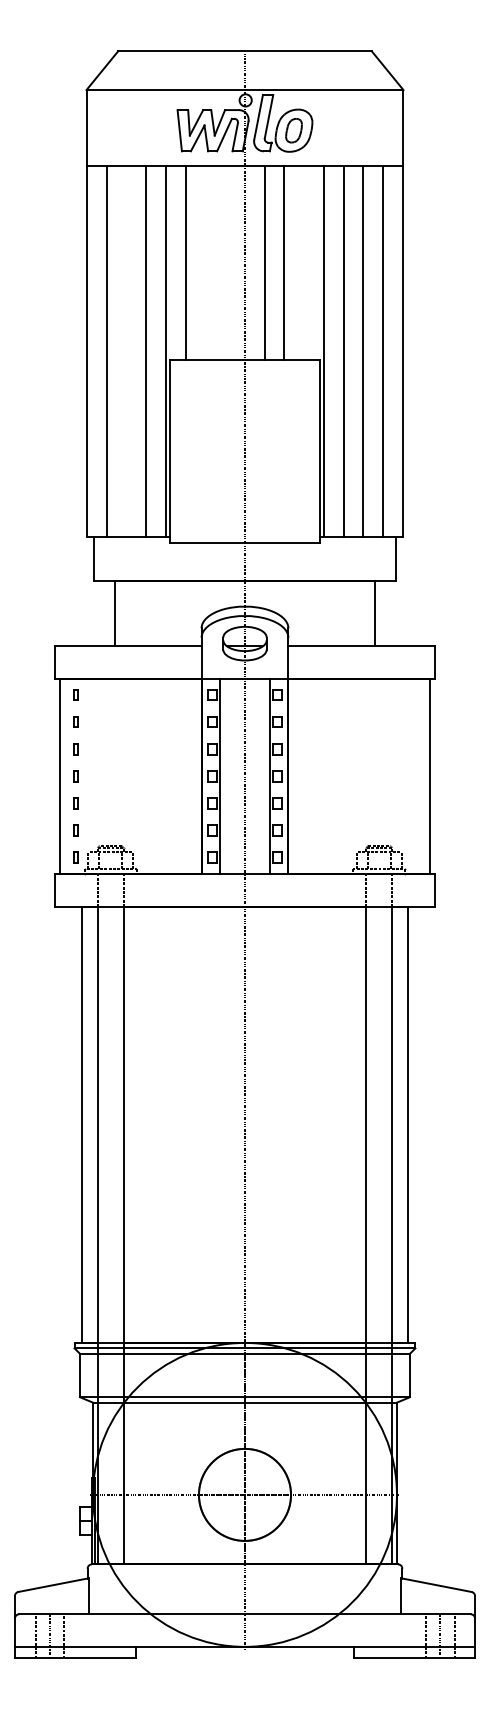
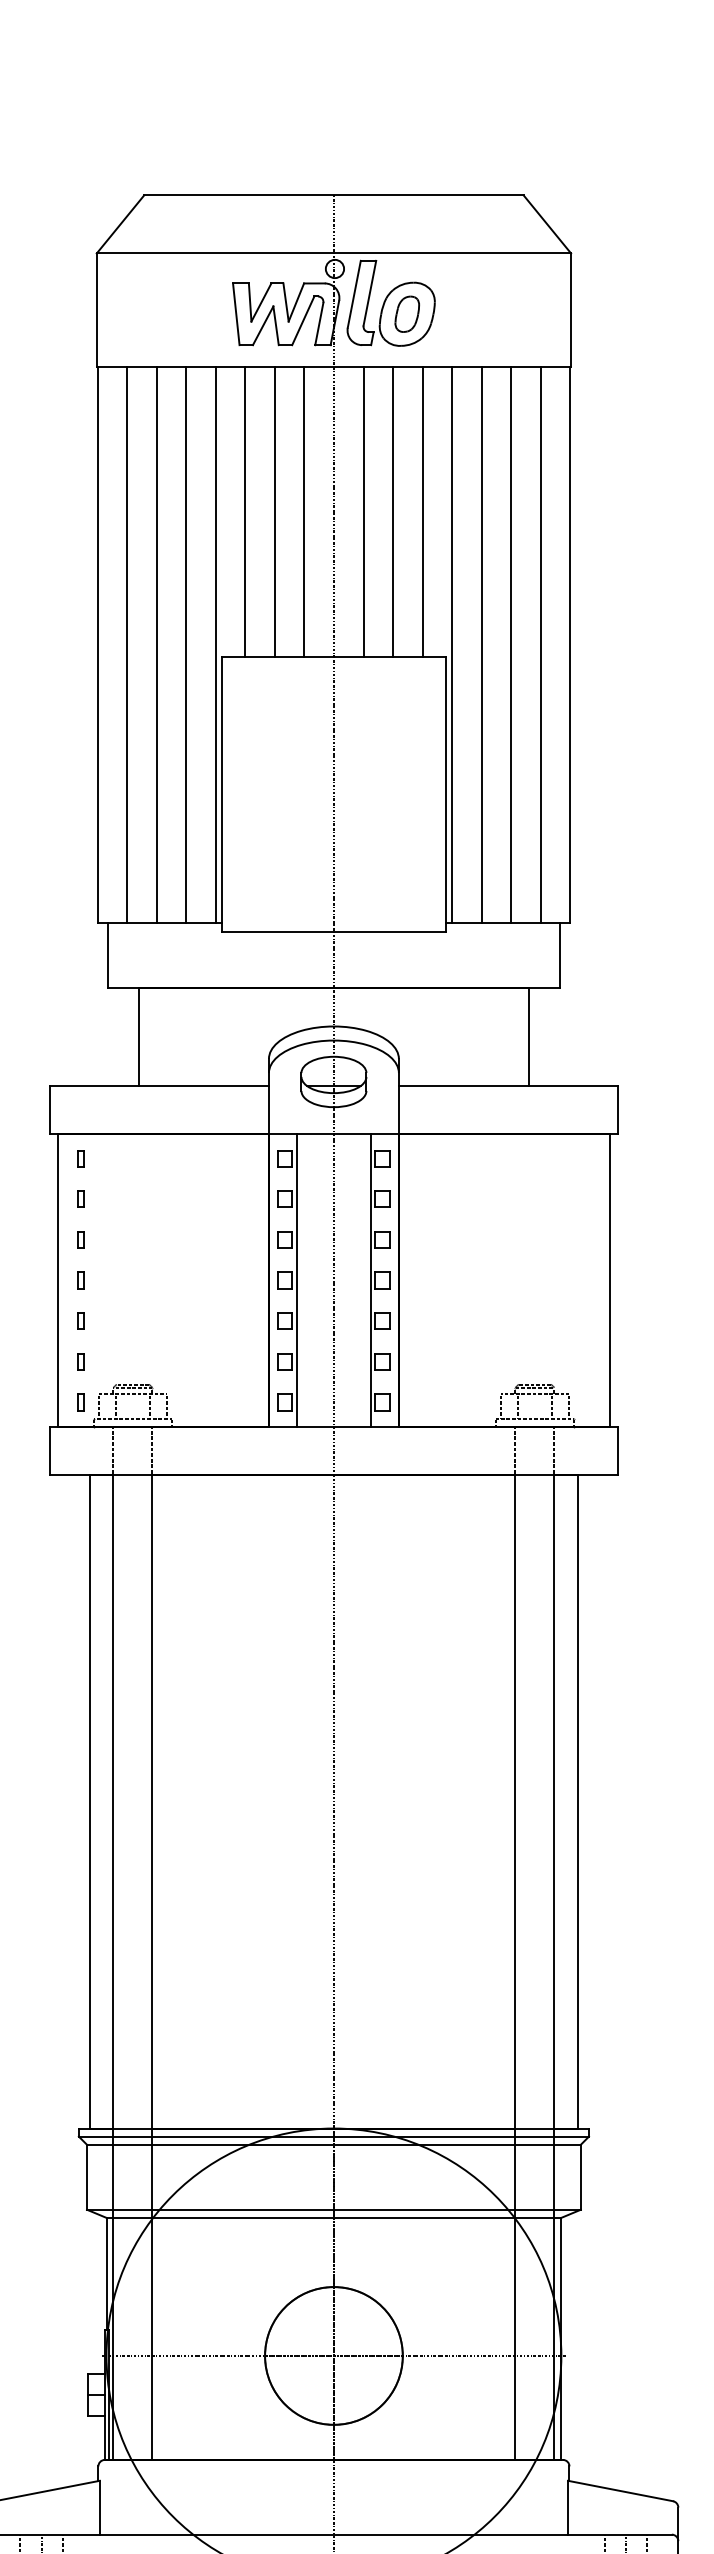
line: (205, 262) -> (274, 511), added
line: (225, 262) -> (304, 511), added
line: (304, 262) -> (422, 511), added
line: (126, 351) -> (156, 644), added

